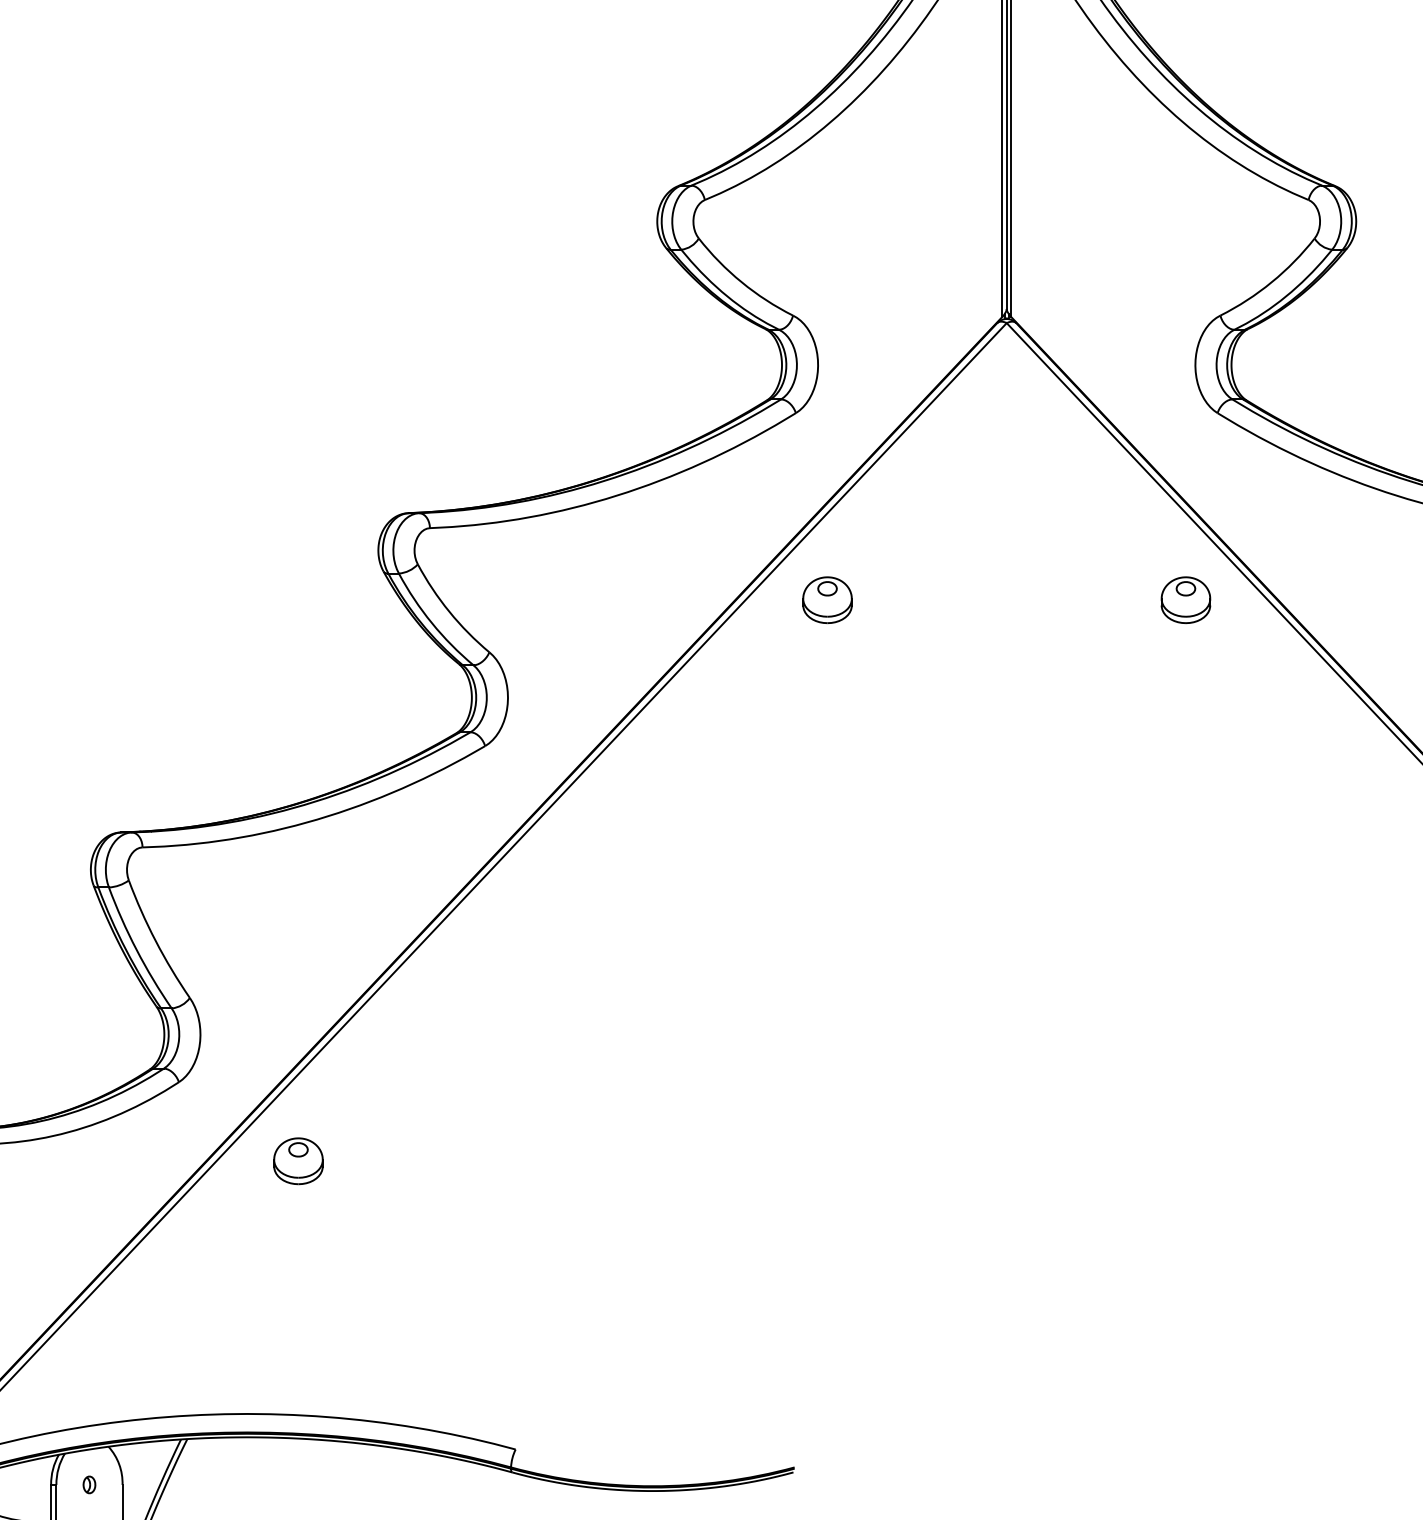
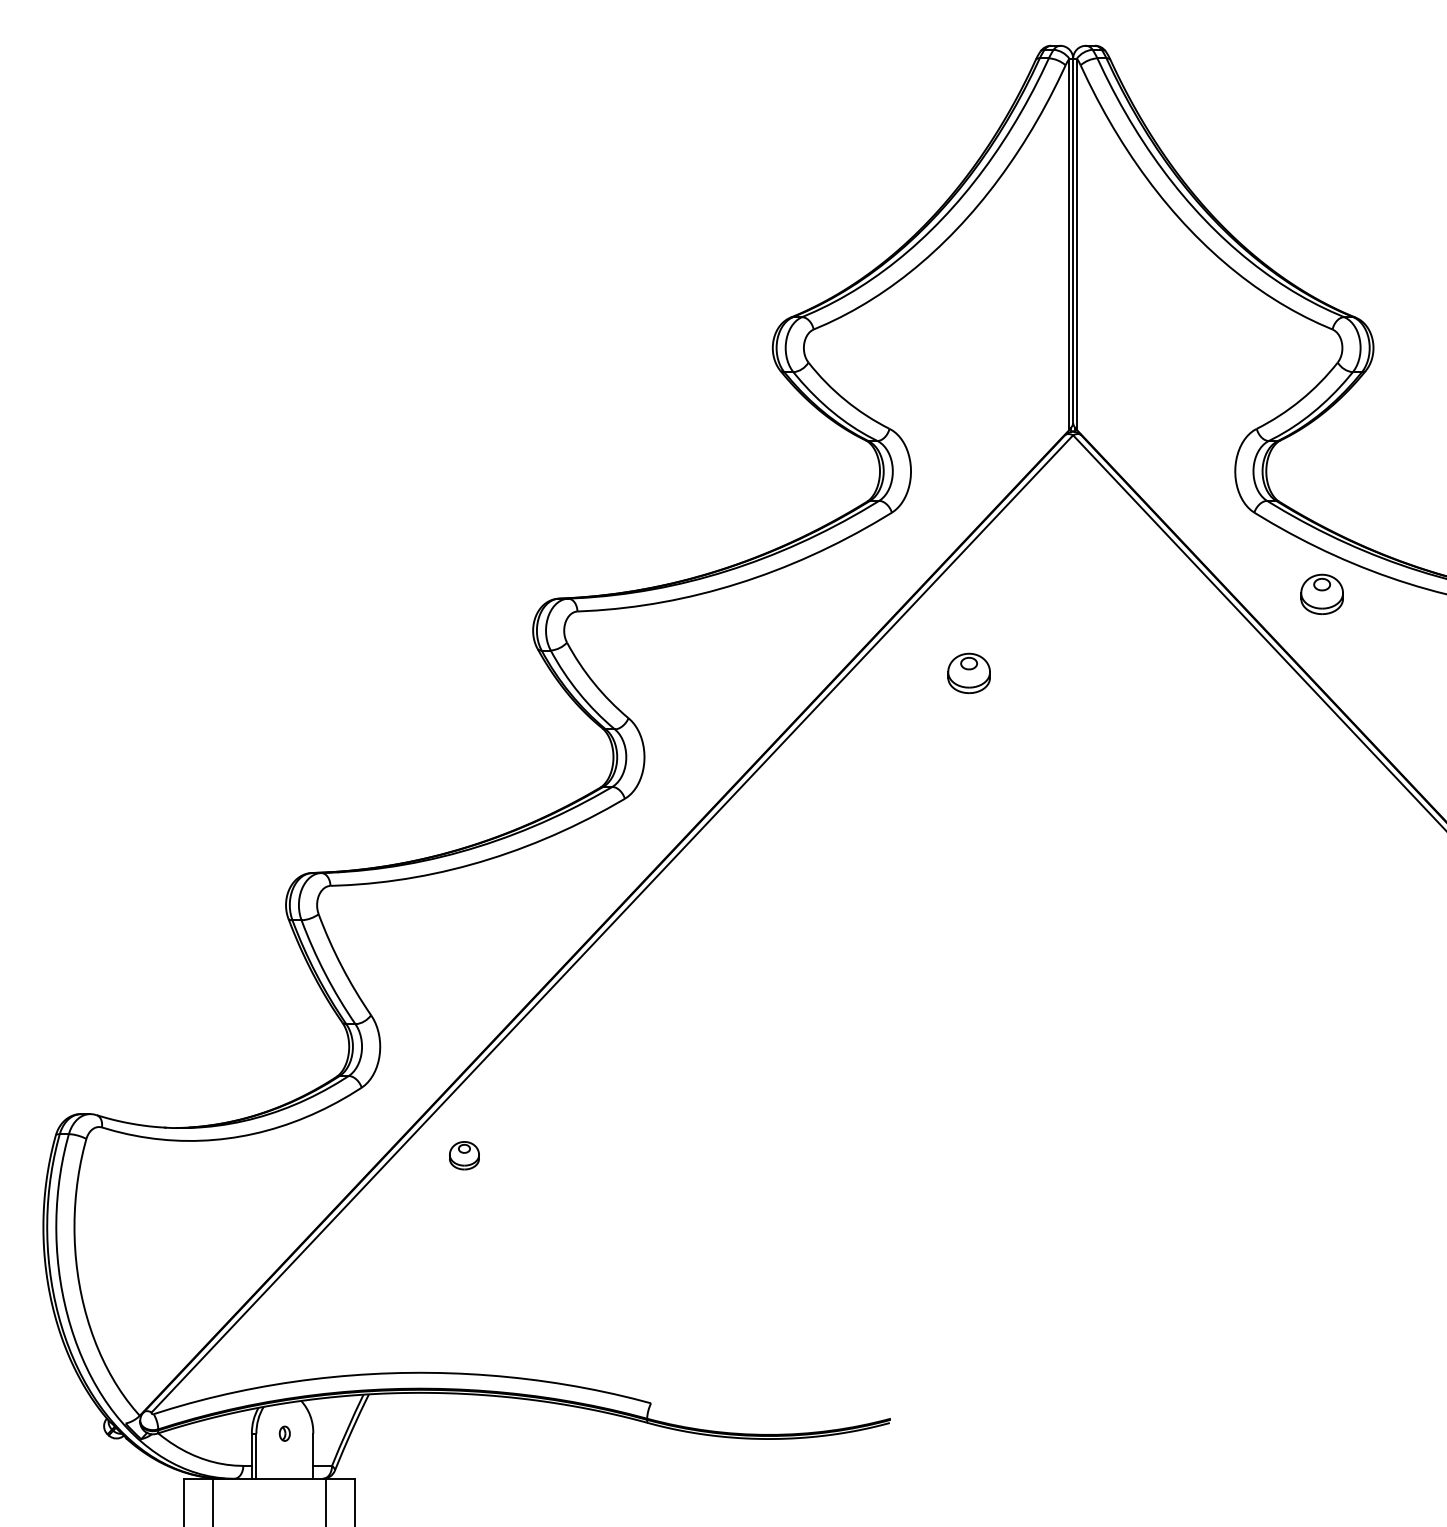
part: (826, 599) -> (968, 672), moved
part: (1185, 599) -> (1321, 593), moved
part: (298, 1161) -> (464, 1155), size x0.7

